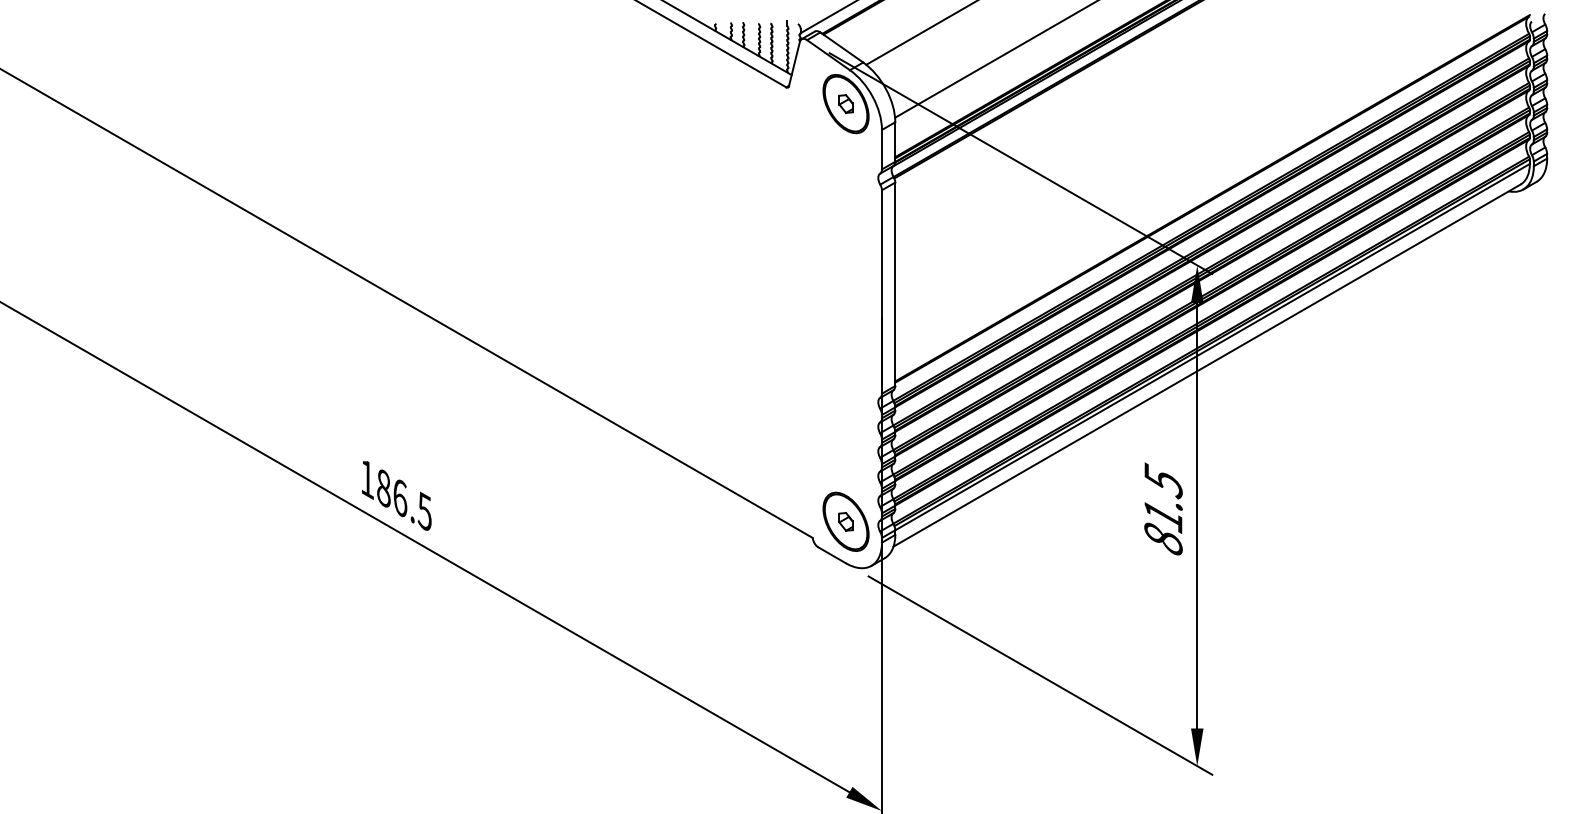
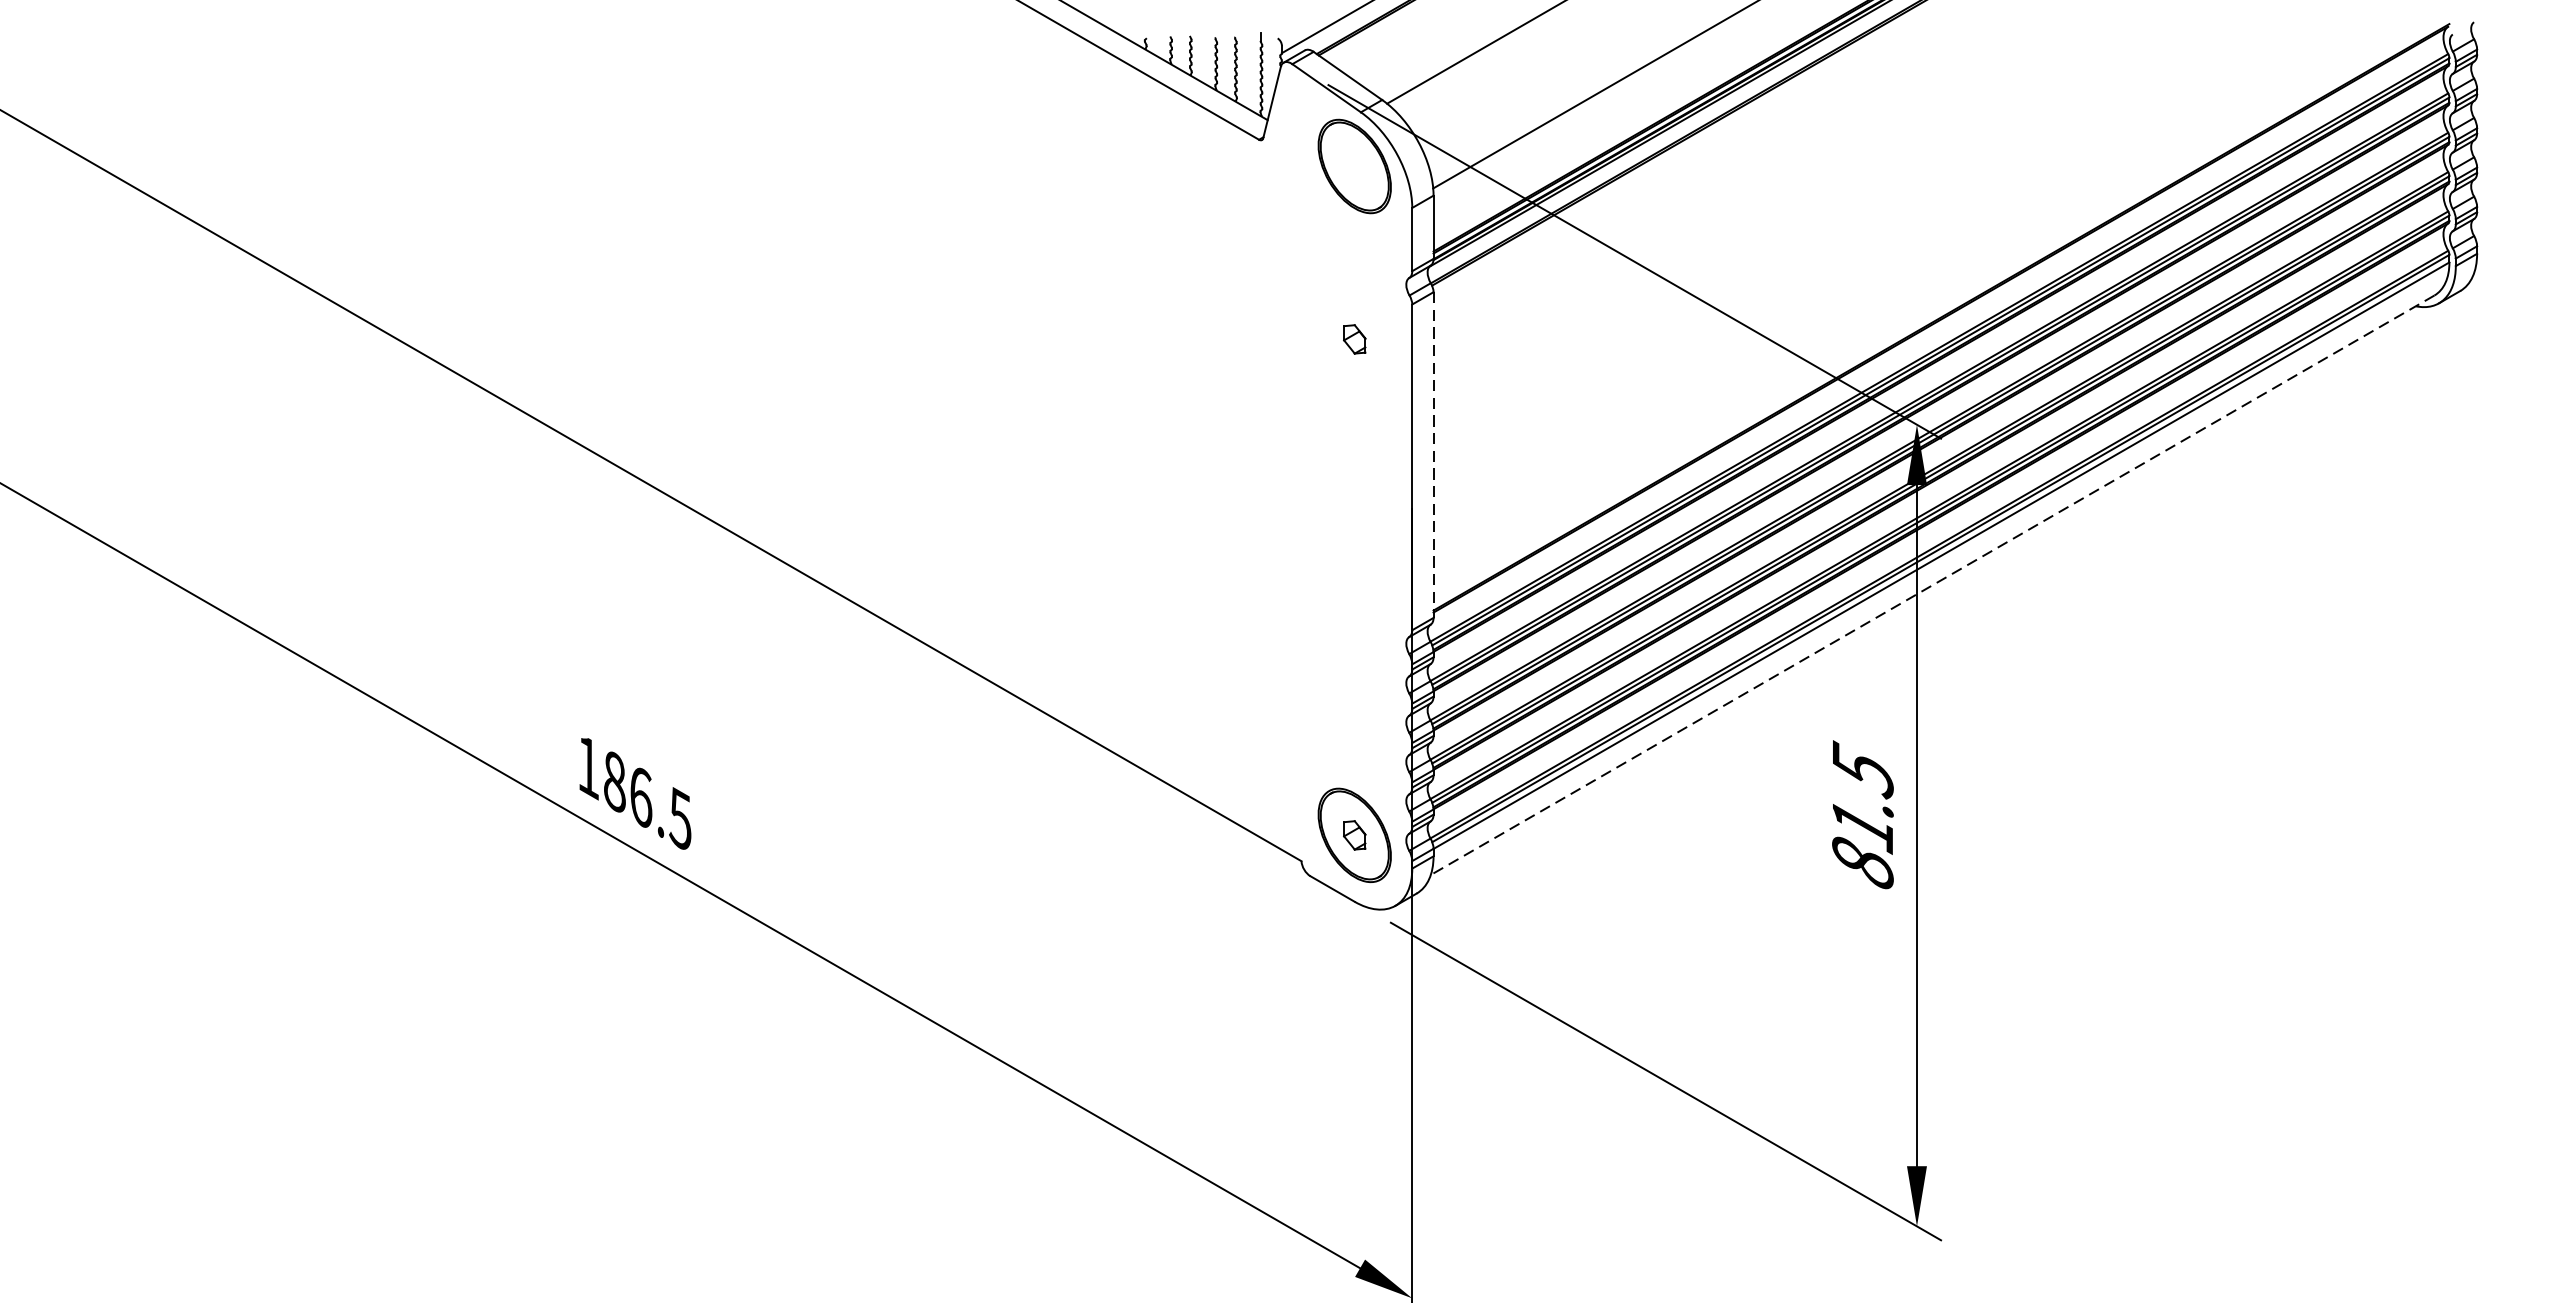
part: (845, 103) -> (1353, 338), moved
line: (895, 284) -> (1433, 455), solid -> dashed
line: (1207, 365) -> (1933, 585), solid -> dashed

